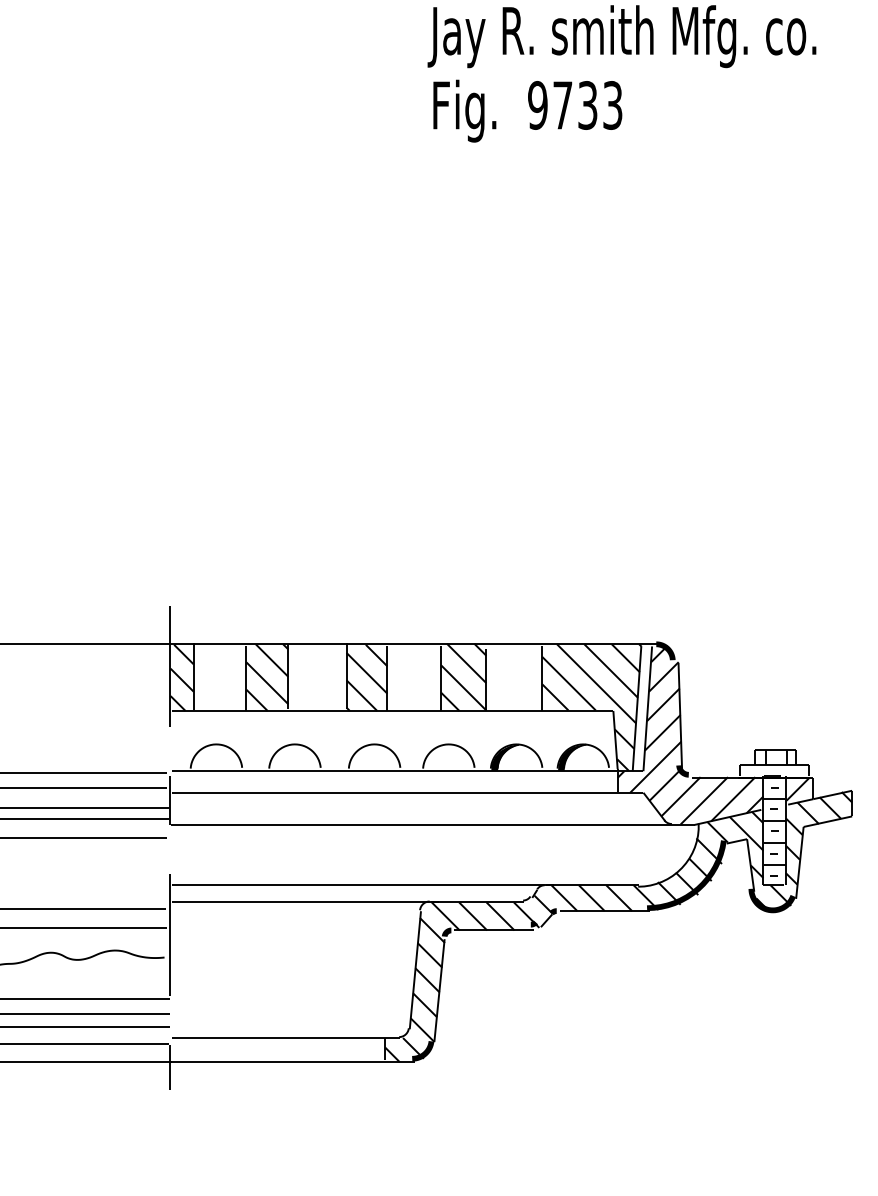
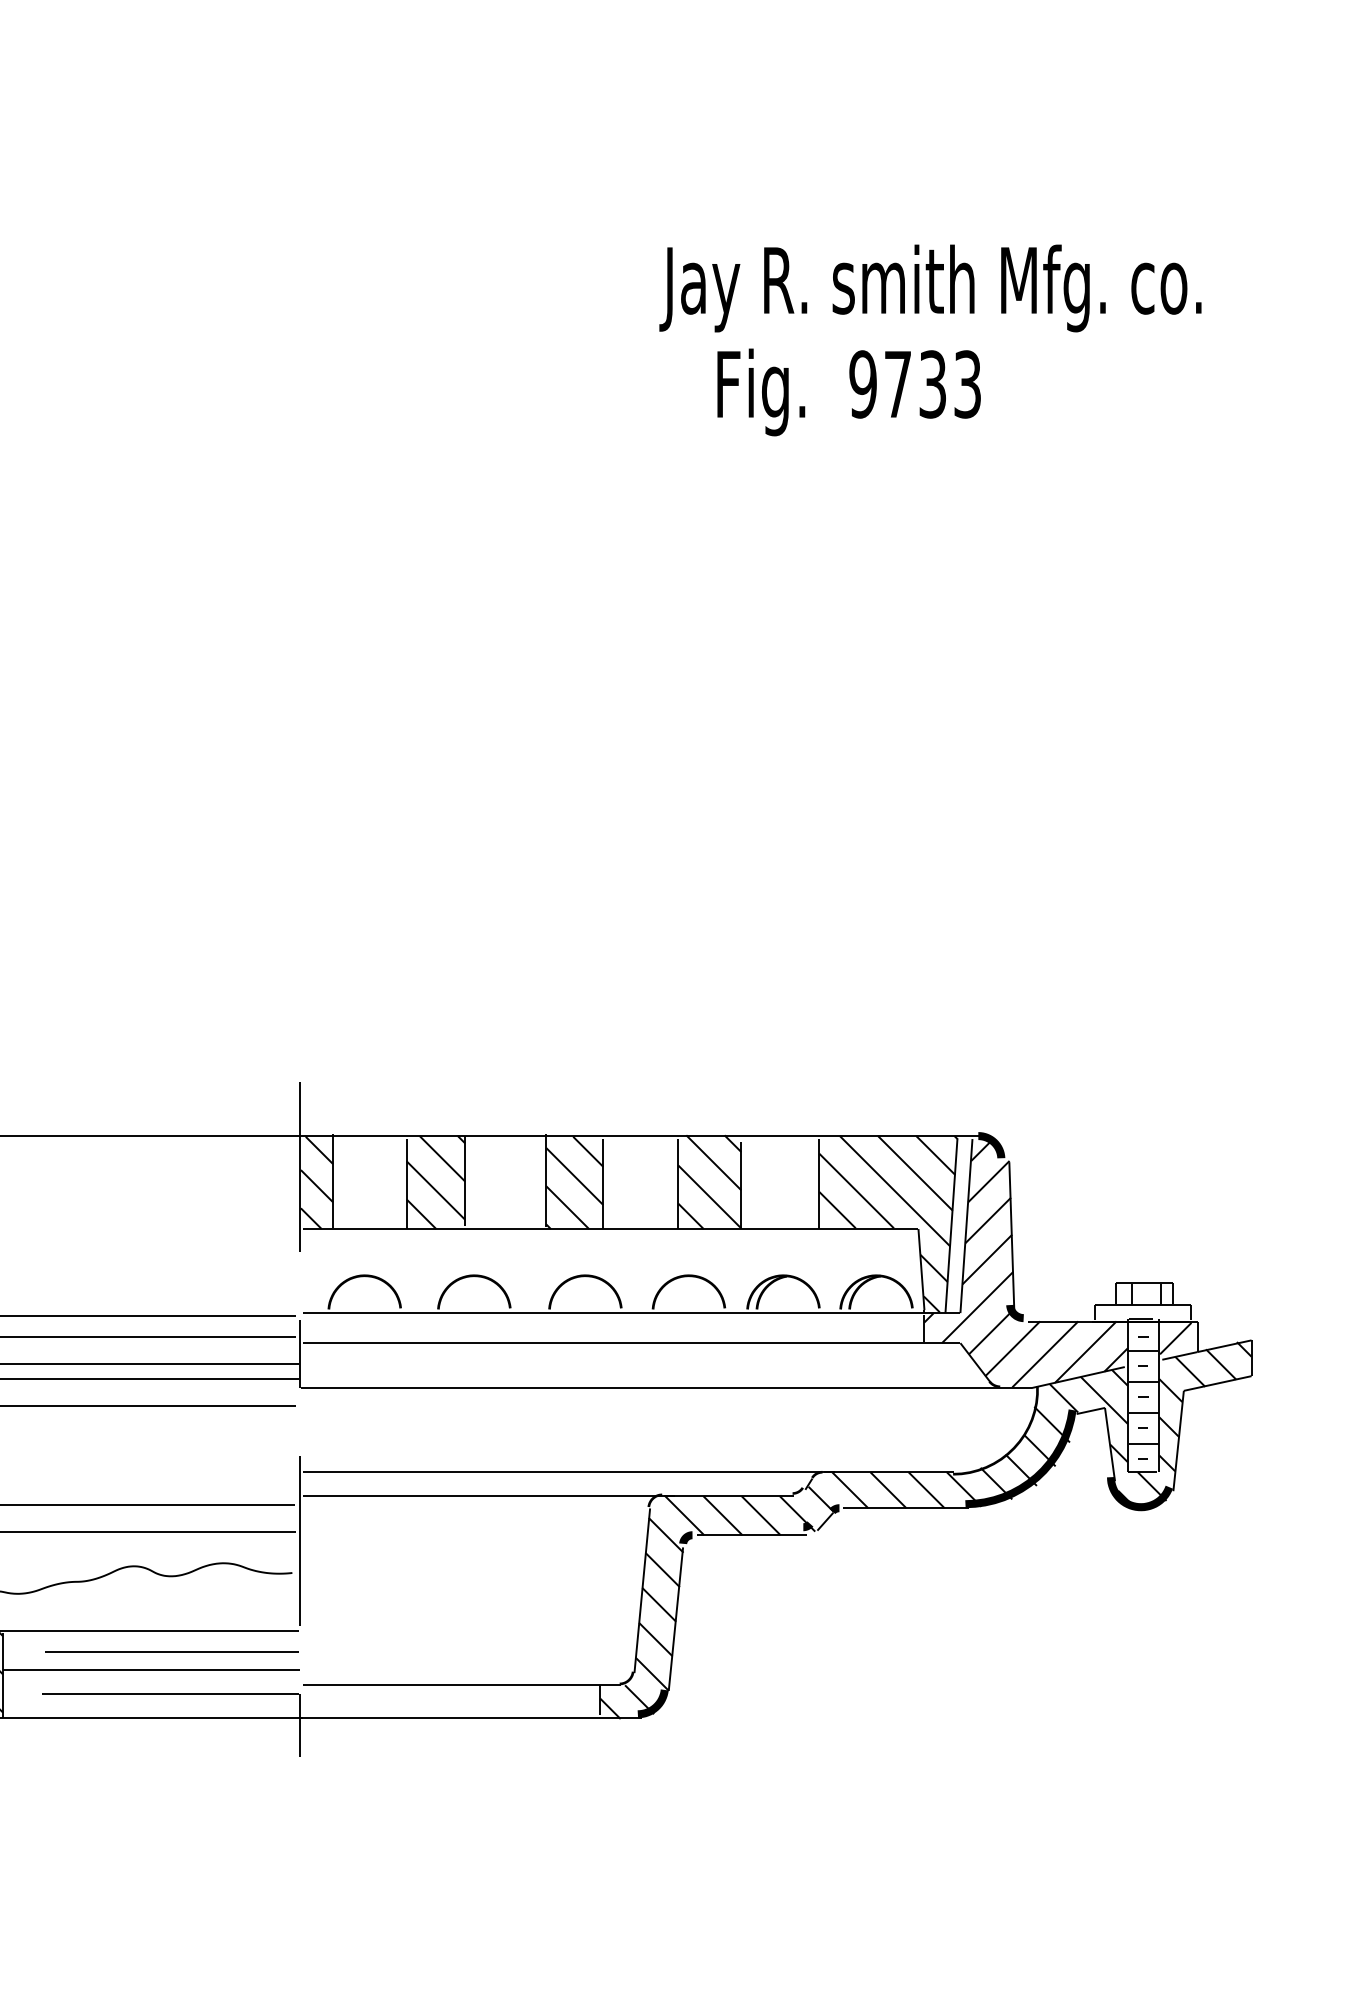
text: (527, 111) -> (848, 392), moved
fill: (503, 757) -> (765, 1294), removed
fill: (570, 757) -> (858, 1294), removed

